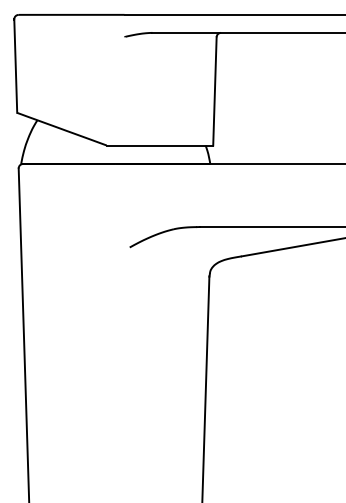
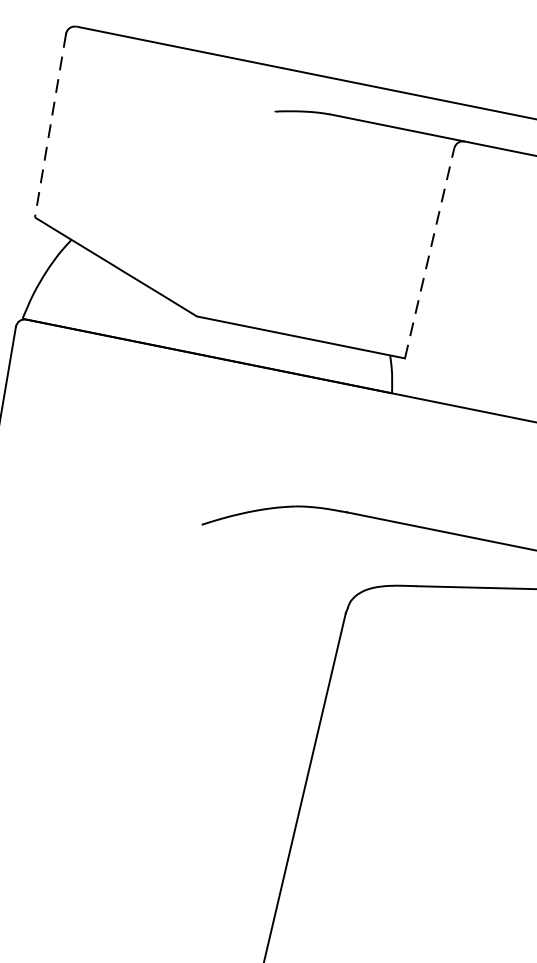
line: (15, 66) -> (49, 126), solid -> dashed
line: (214, 90) -> (429, 251), solid -> dashed

